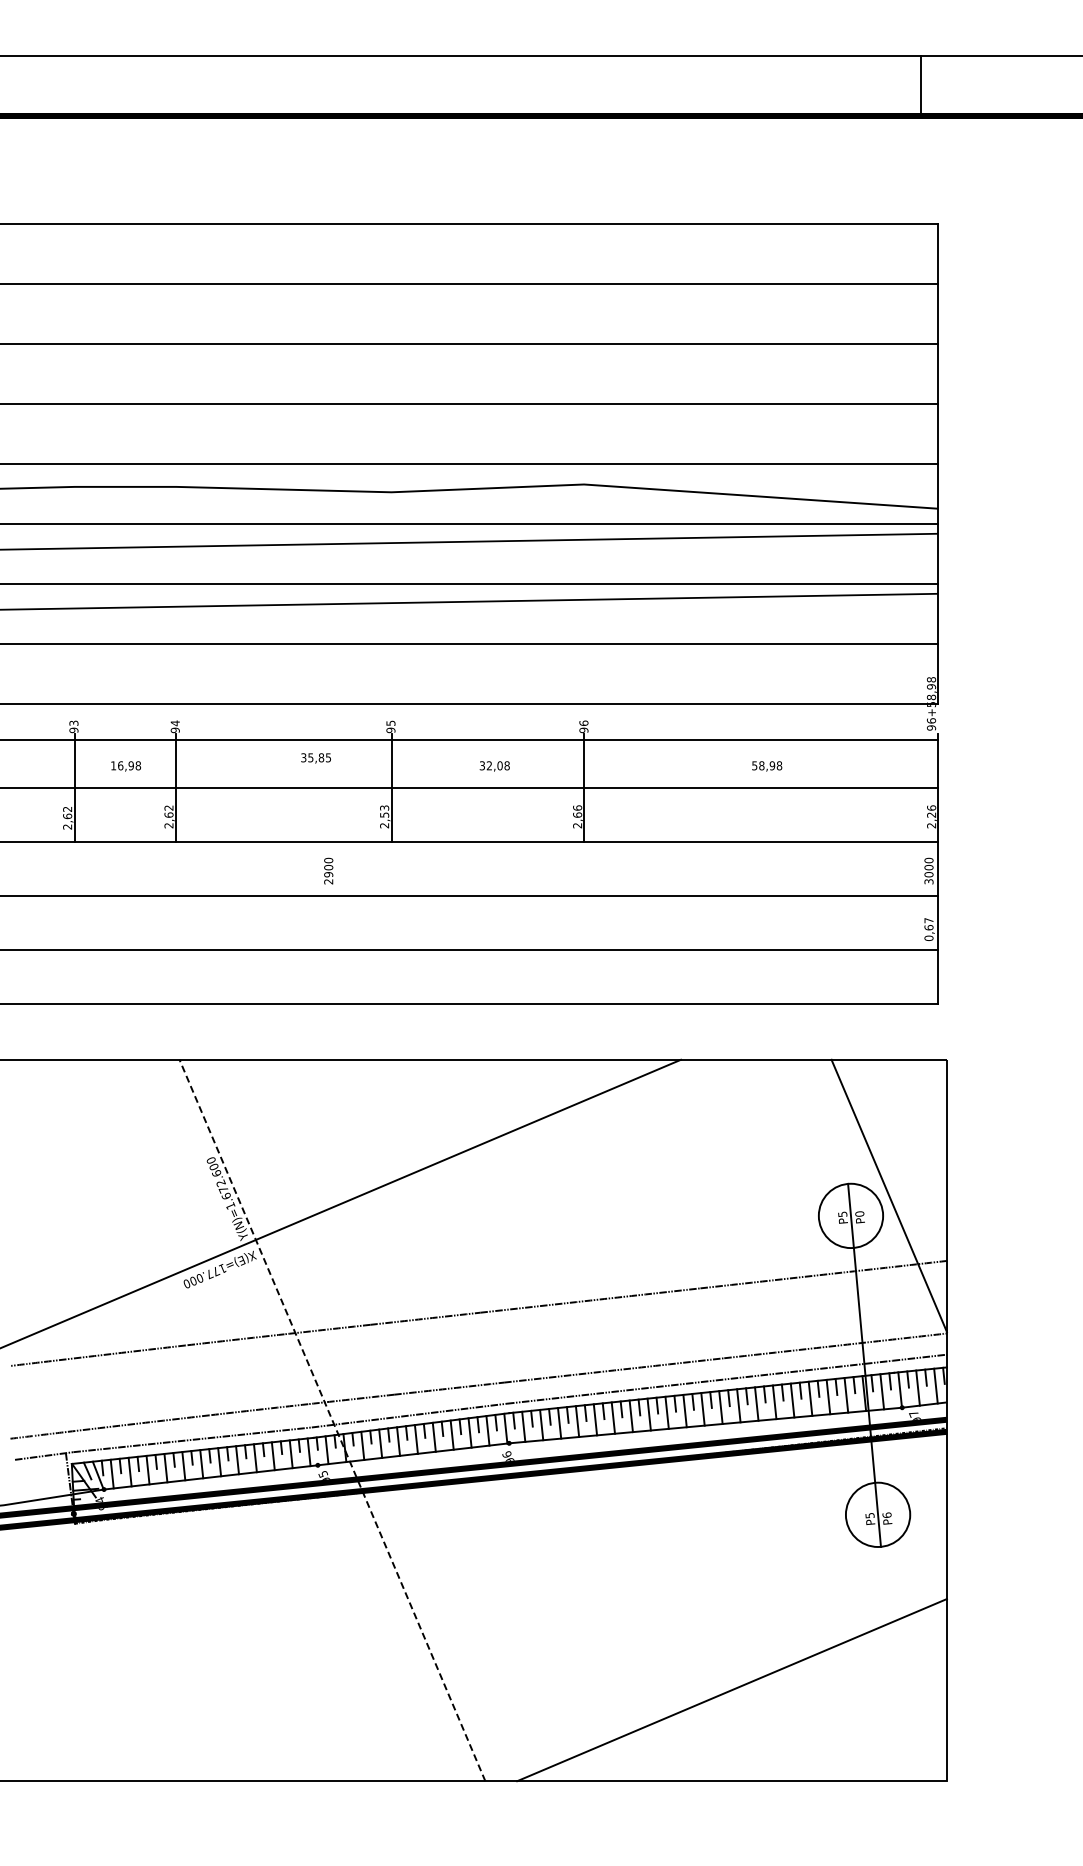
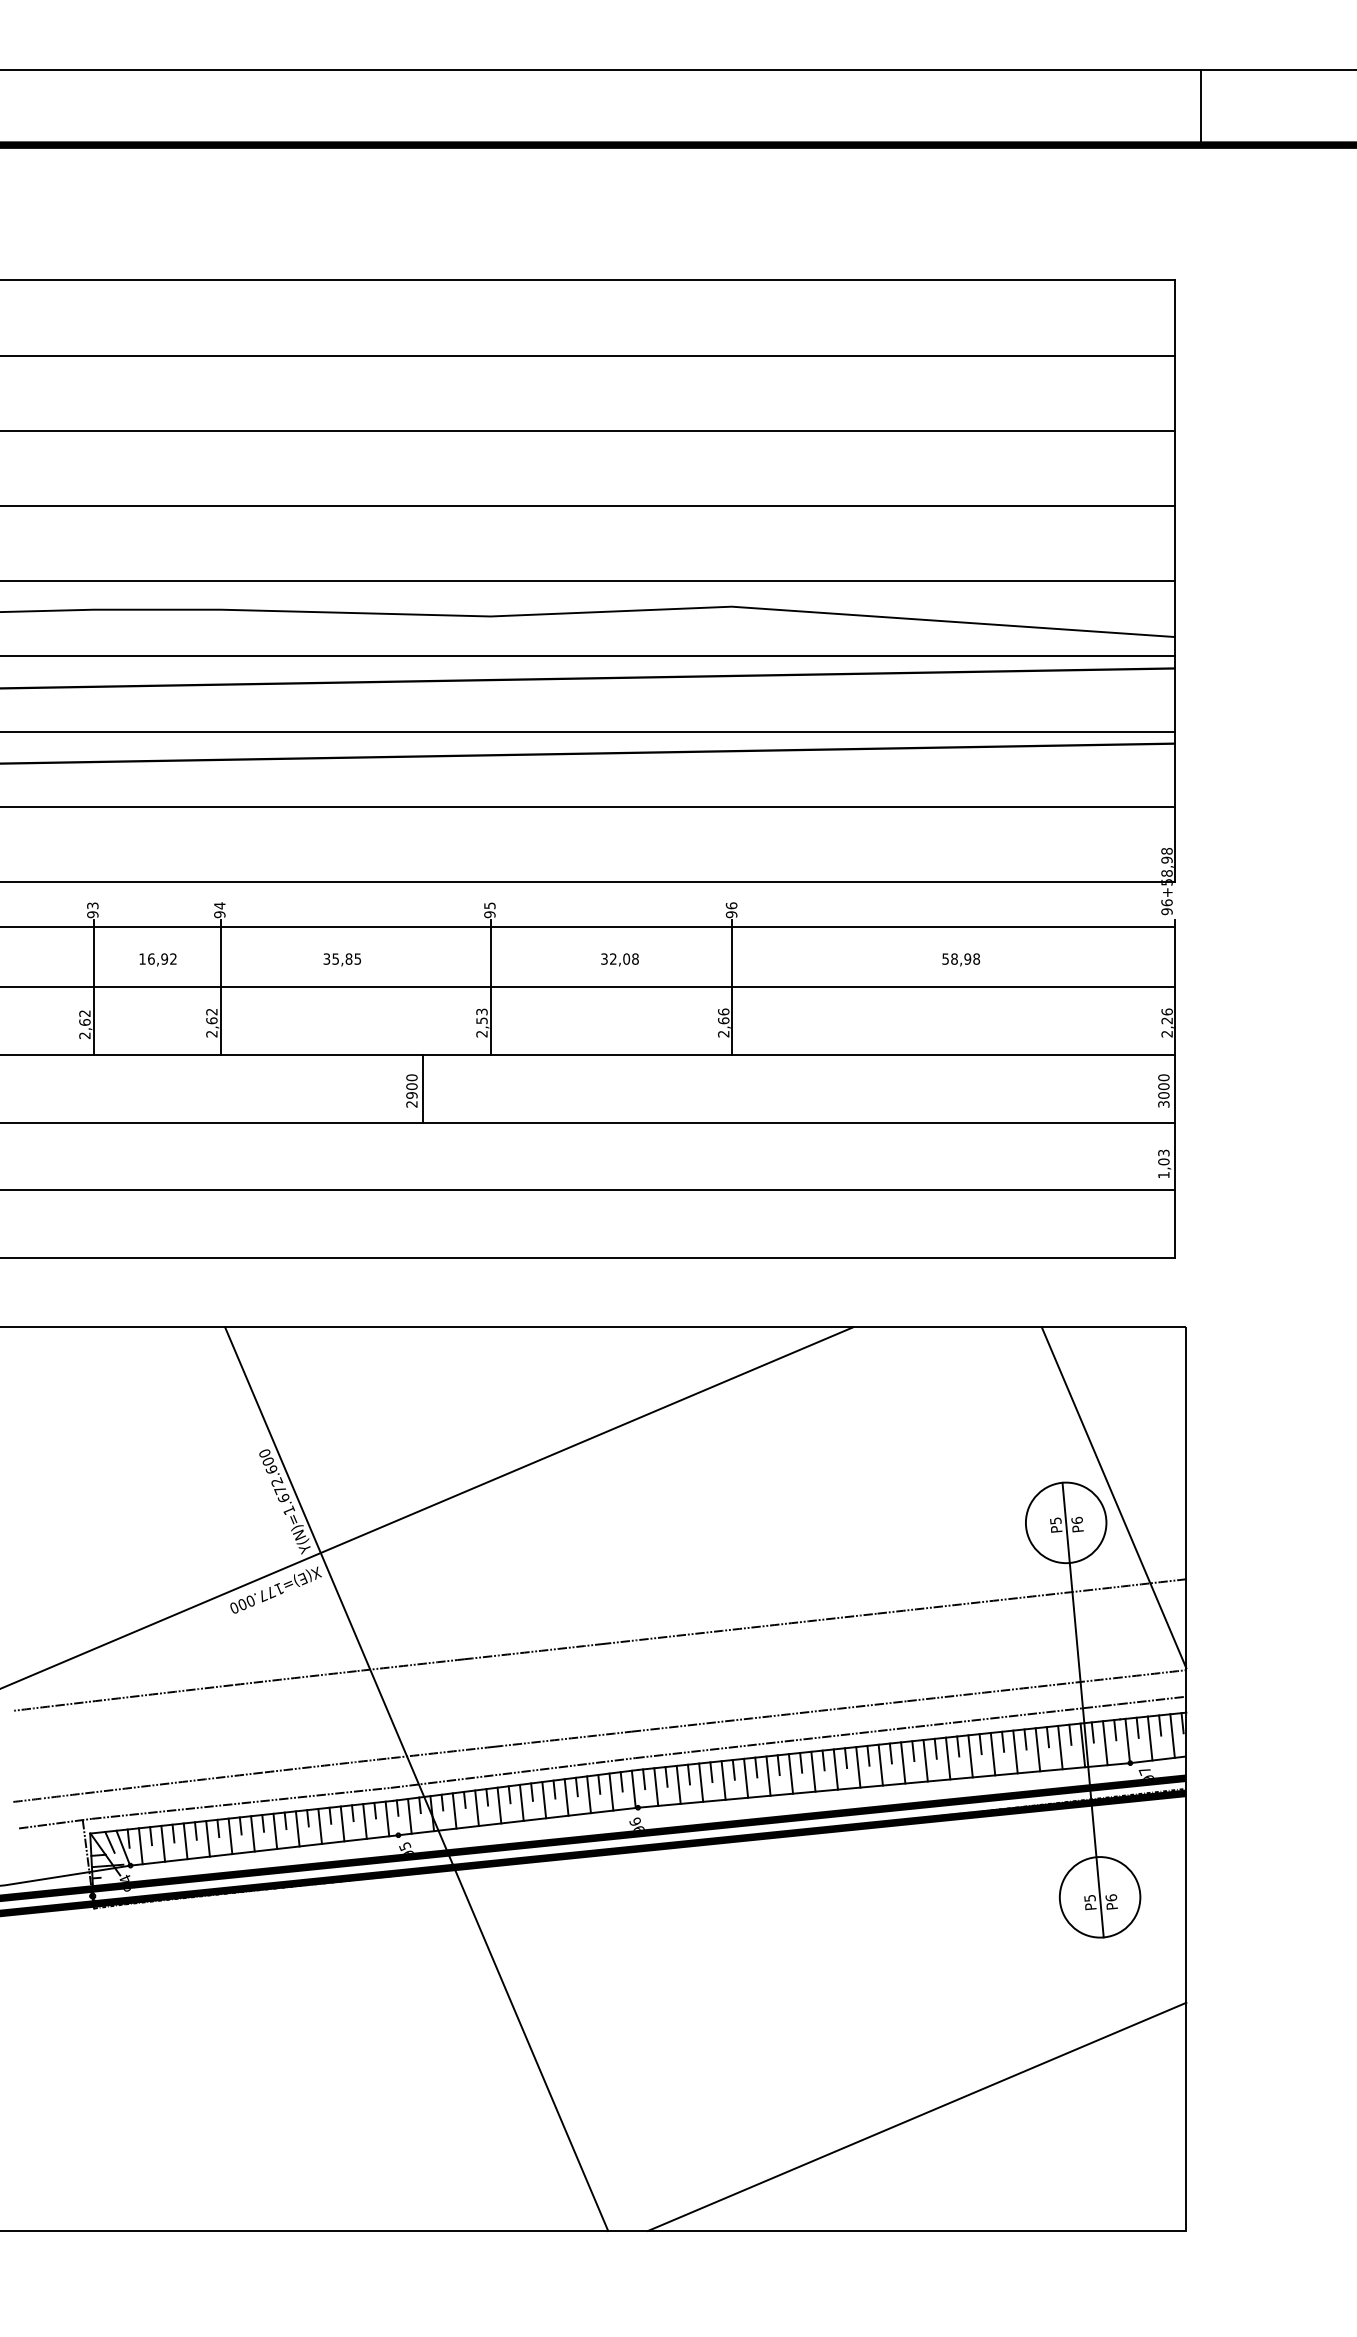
line: (921, 85) -> (1200, 106), moved
text: (315, 758) -> (341, 959), moved
text: (138, 765) -> (173, 958), 16,98 -> 16,92
line: (337, 869) -> (422, 1088), added
text: (928, 929) -> (1163, 1164), 0,67 -> 1,03
text: (859, 1213) -> (1076, 1519), P0 -> P6
line: (332, 1420) -> (416, 1779), dashed -> solid

